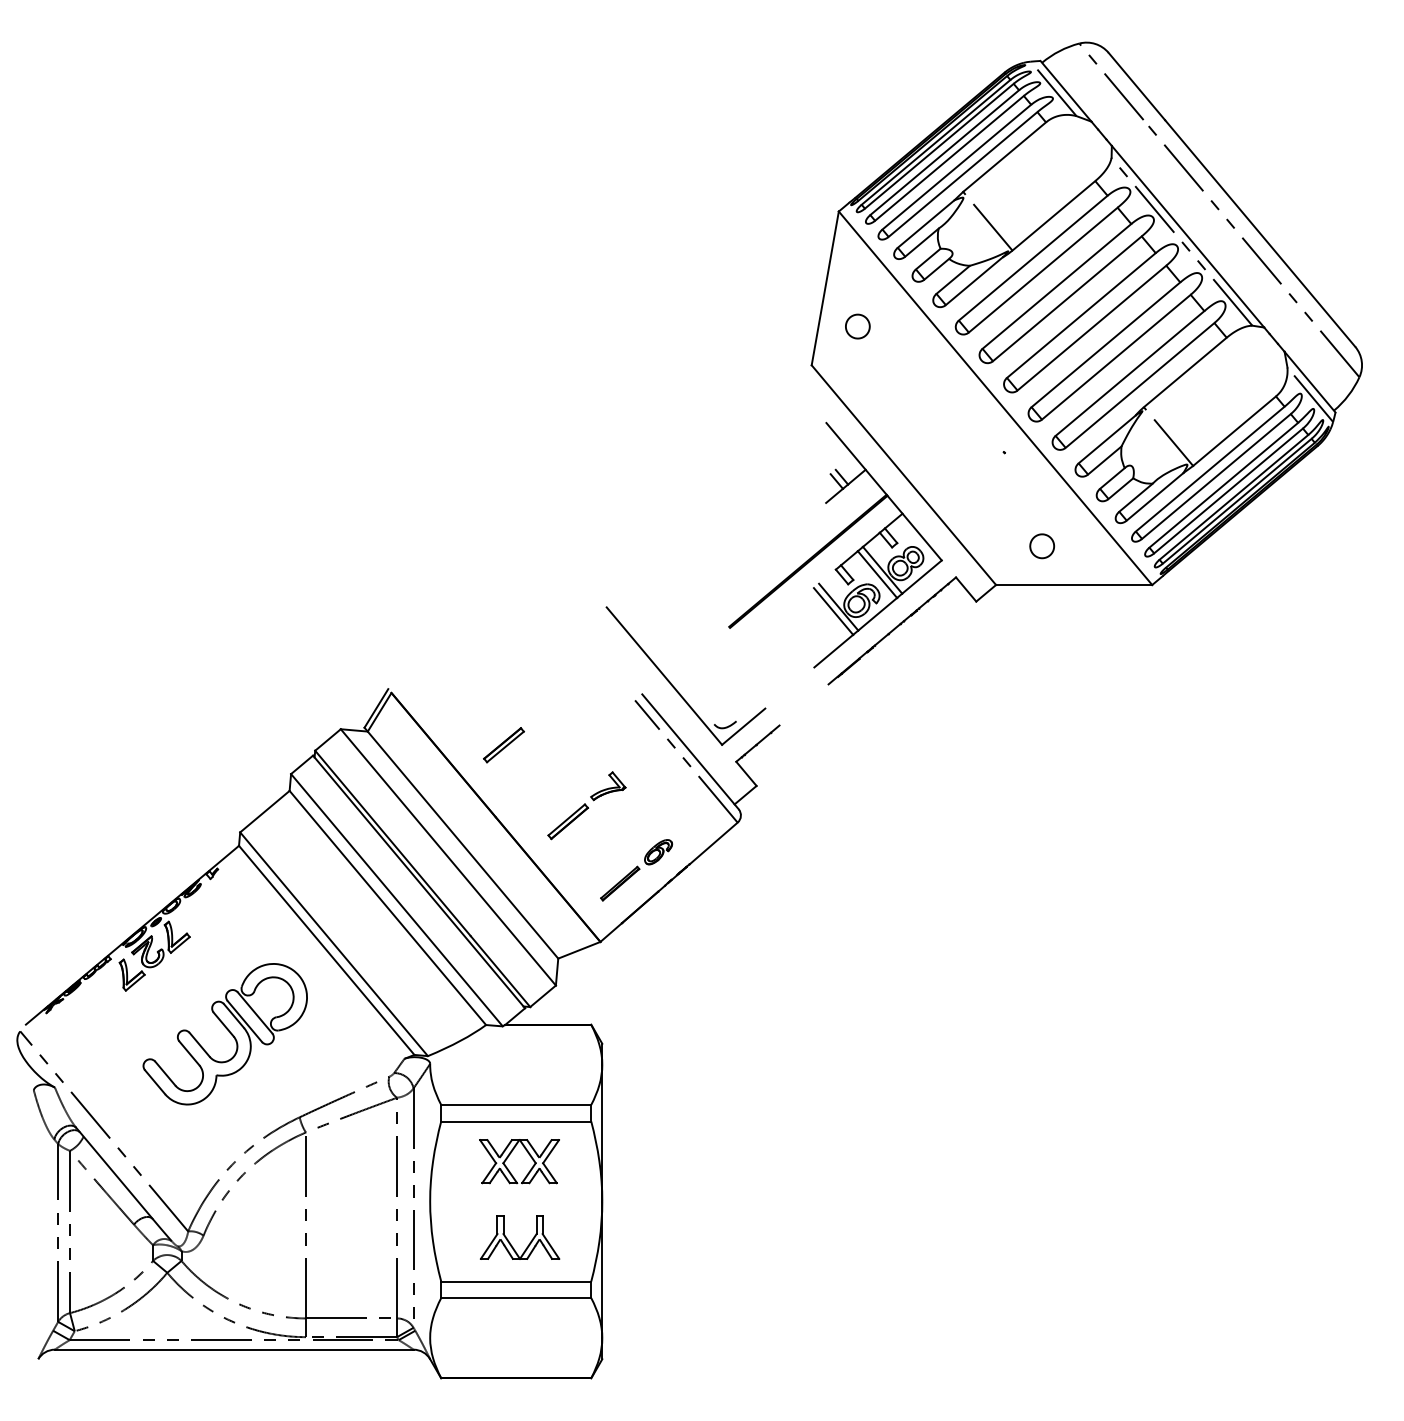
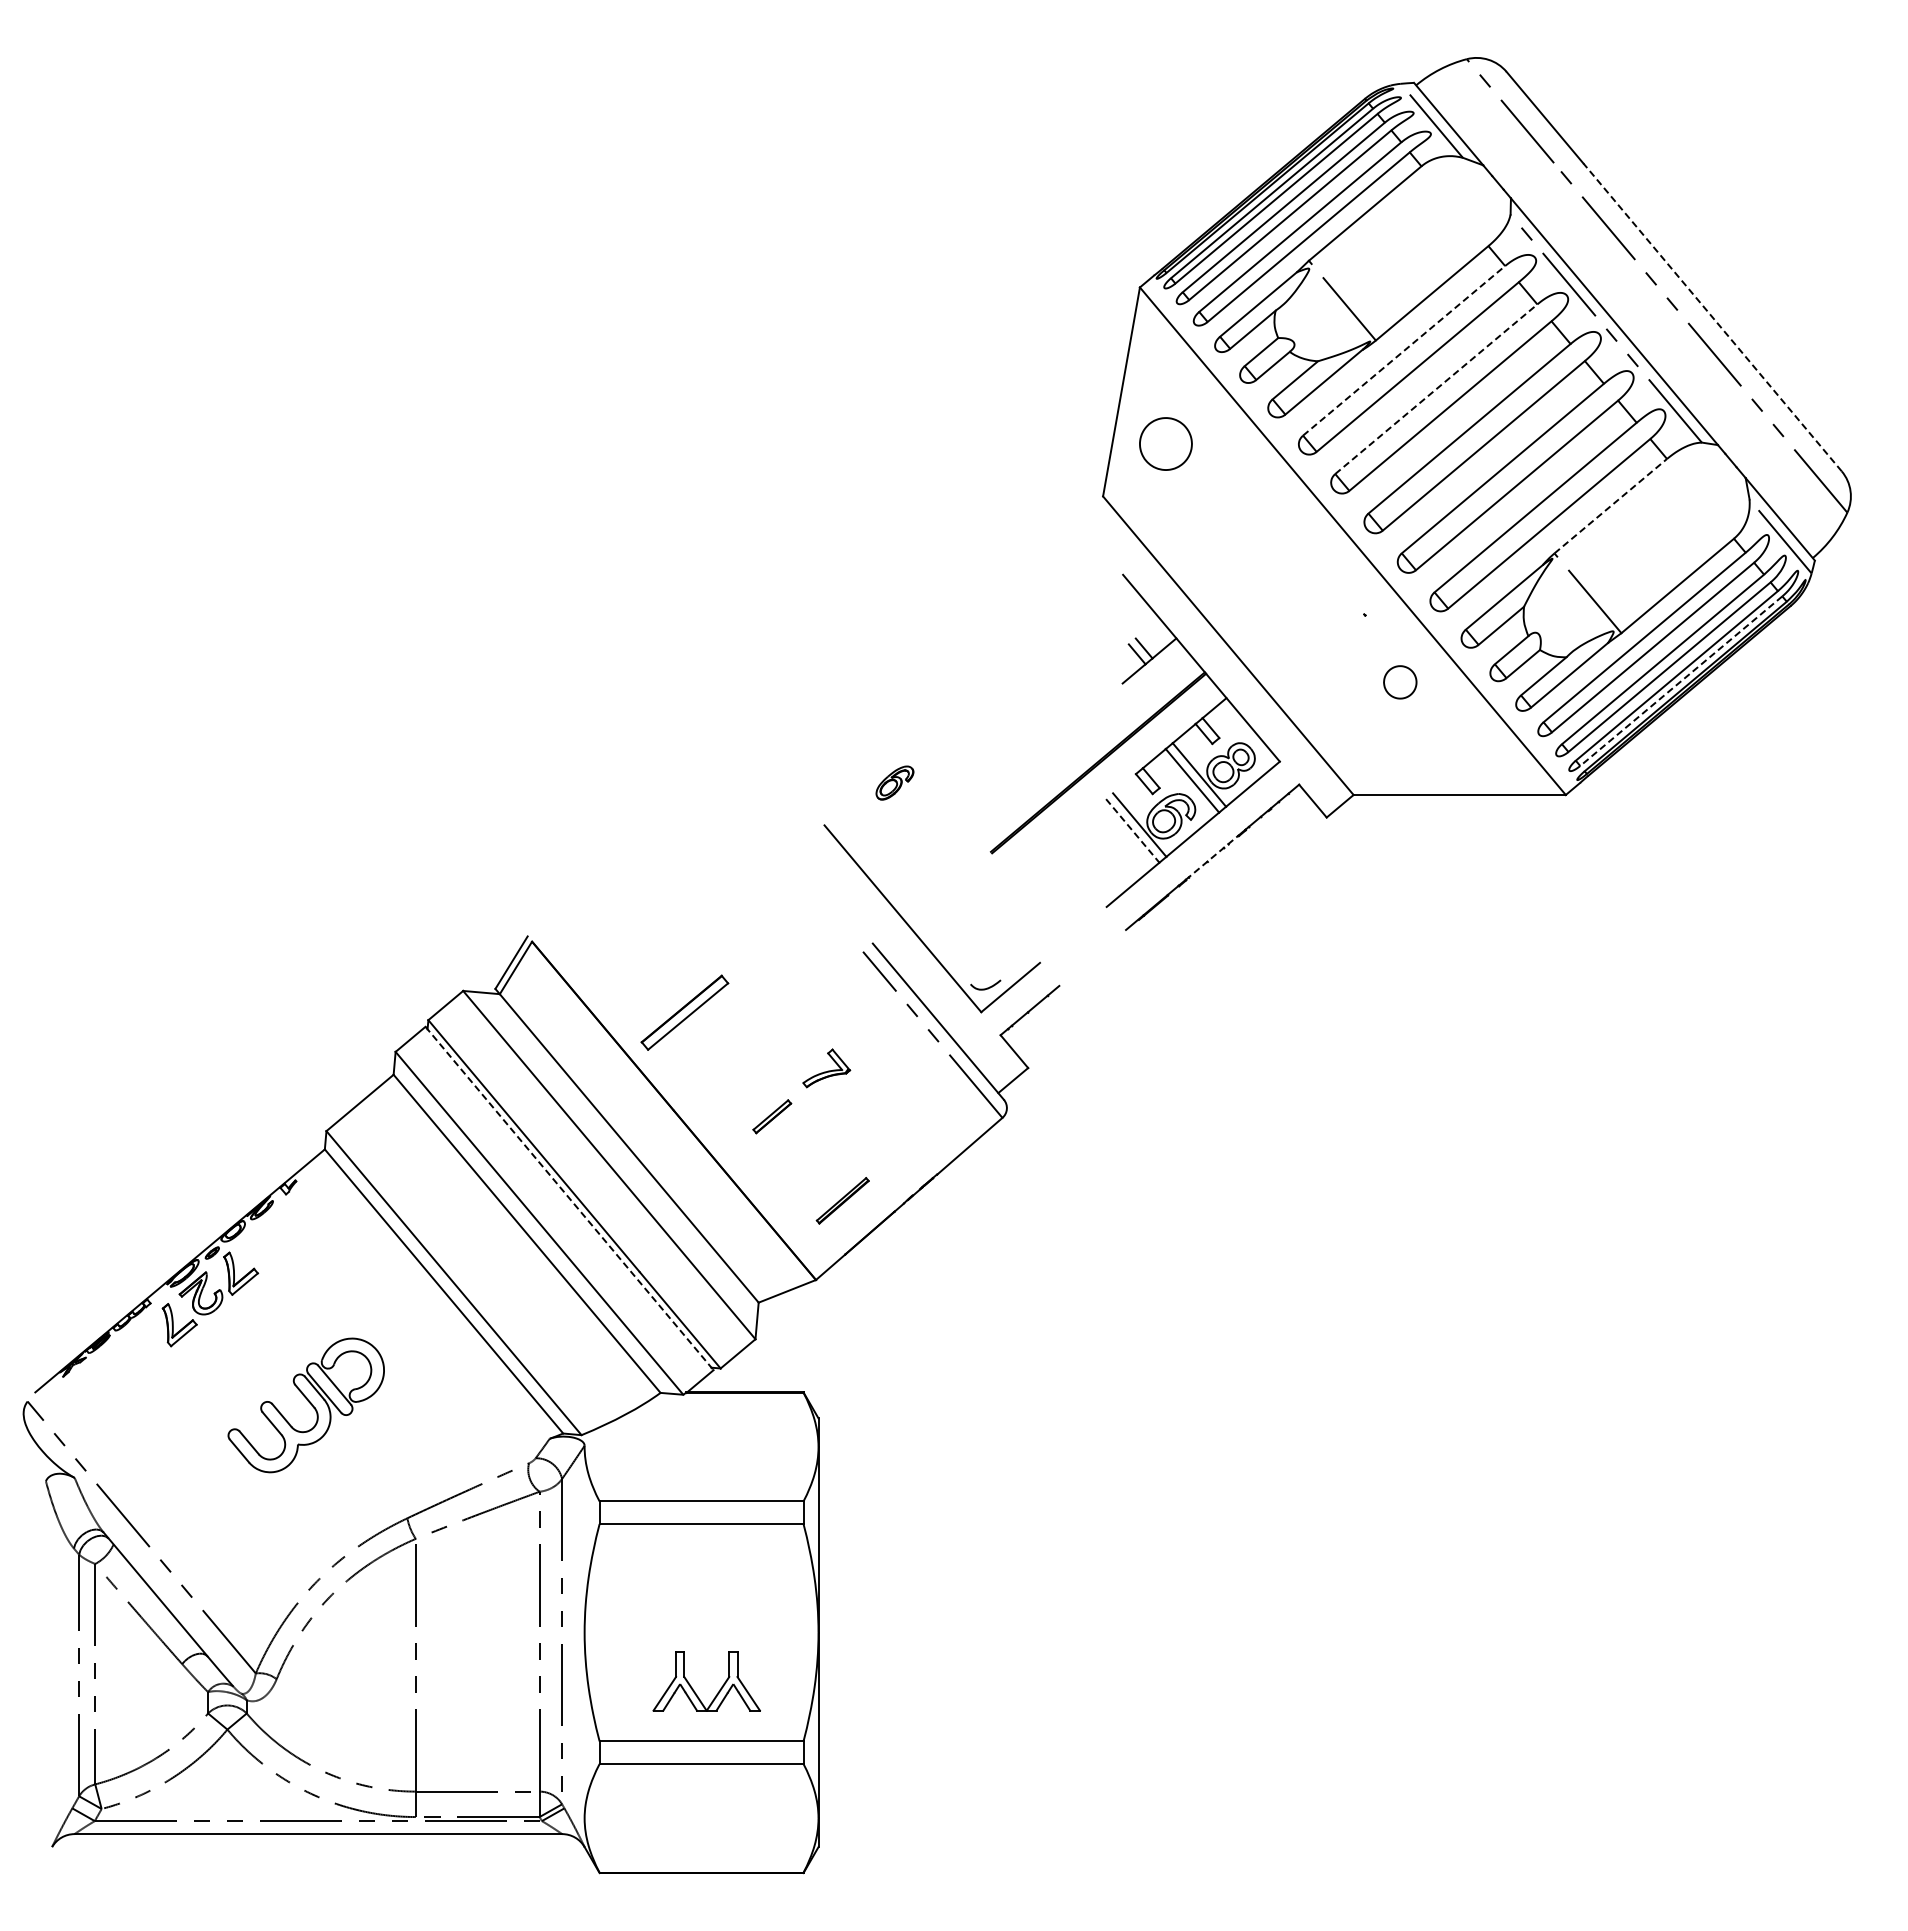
line: (1260, 233) -> (1712, 317), solid -> dashed
line: (1033, 257) -> (1404, 350), solid -> dashed
line: (1057, 286) -> (1436, 389), solid -> dashed
part: (857, 326) -> (1165, 443), size x1.6
line: (1185, 371) -> (1611, 505), solid -> dashed
line: (1237, 501) -> (1681, 681), solid -> dashed
part: (1042, 546) -> (1400, 682), moved
line: (834, 611) -> (1133, 831), solid -> dashed
line: (892, 631) -> (1212, 857), solid -> dashed
part: (503, 745) -> (684, 1012), size x1.6
part: (568, 821) -> (772, 1116), size x0.7
part: (658, 851) -> (894, 782), moved
line: (419, 881) -> (569, 1198), solid -> dashed
part: (225, 1034) -> (306, 1405), size x0.7
part: (509, 1155) -> (692, 1570), removed

